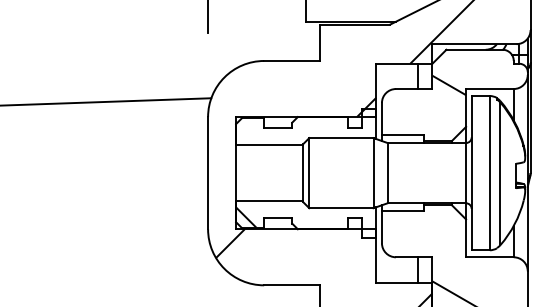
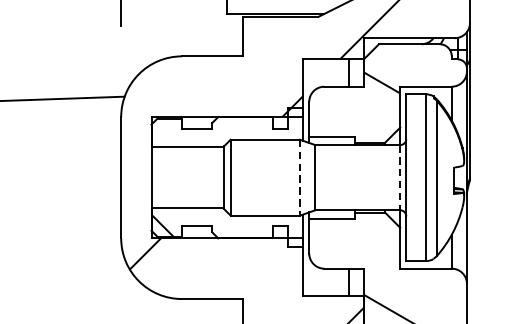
line: (373, 173) -> (300, 178), solid -> dashed
line: (466, 173) -> (400, 178), solid -> dashed

